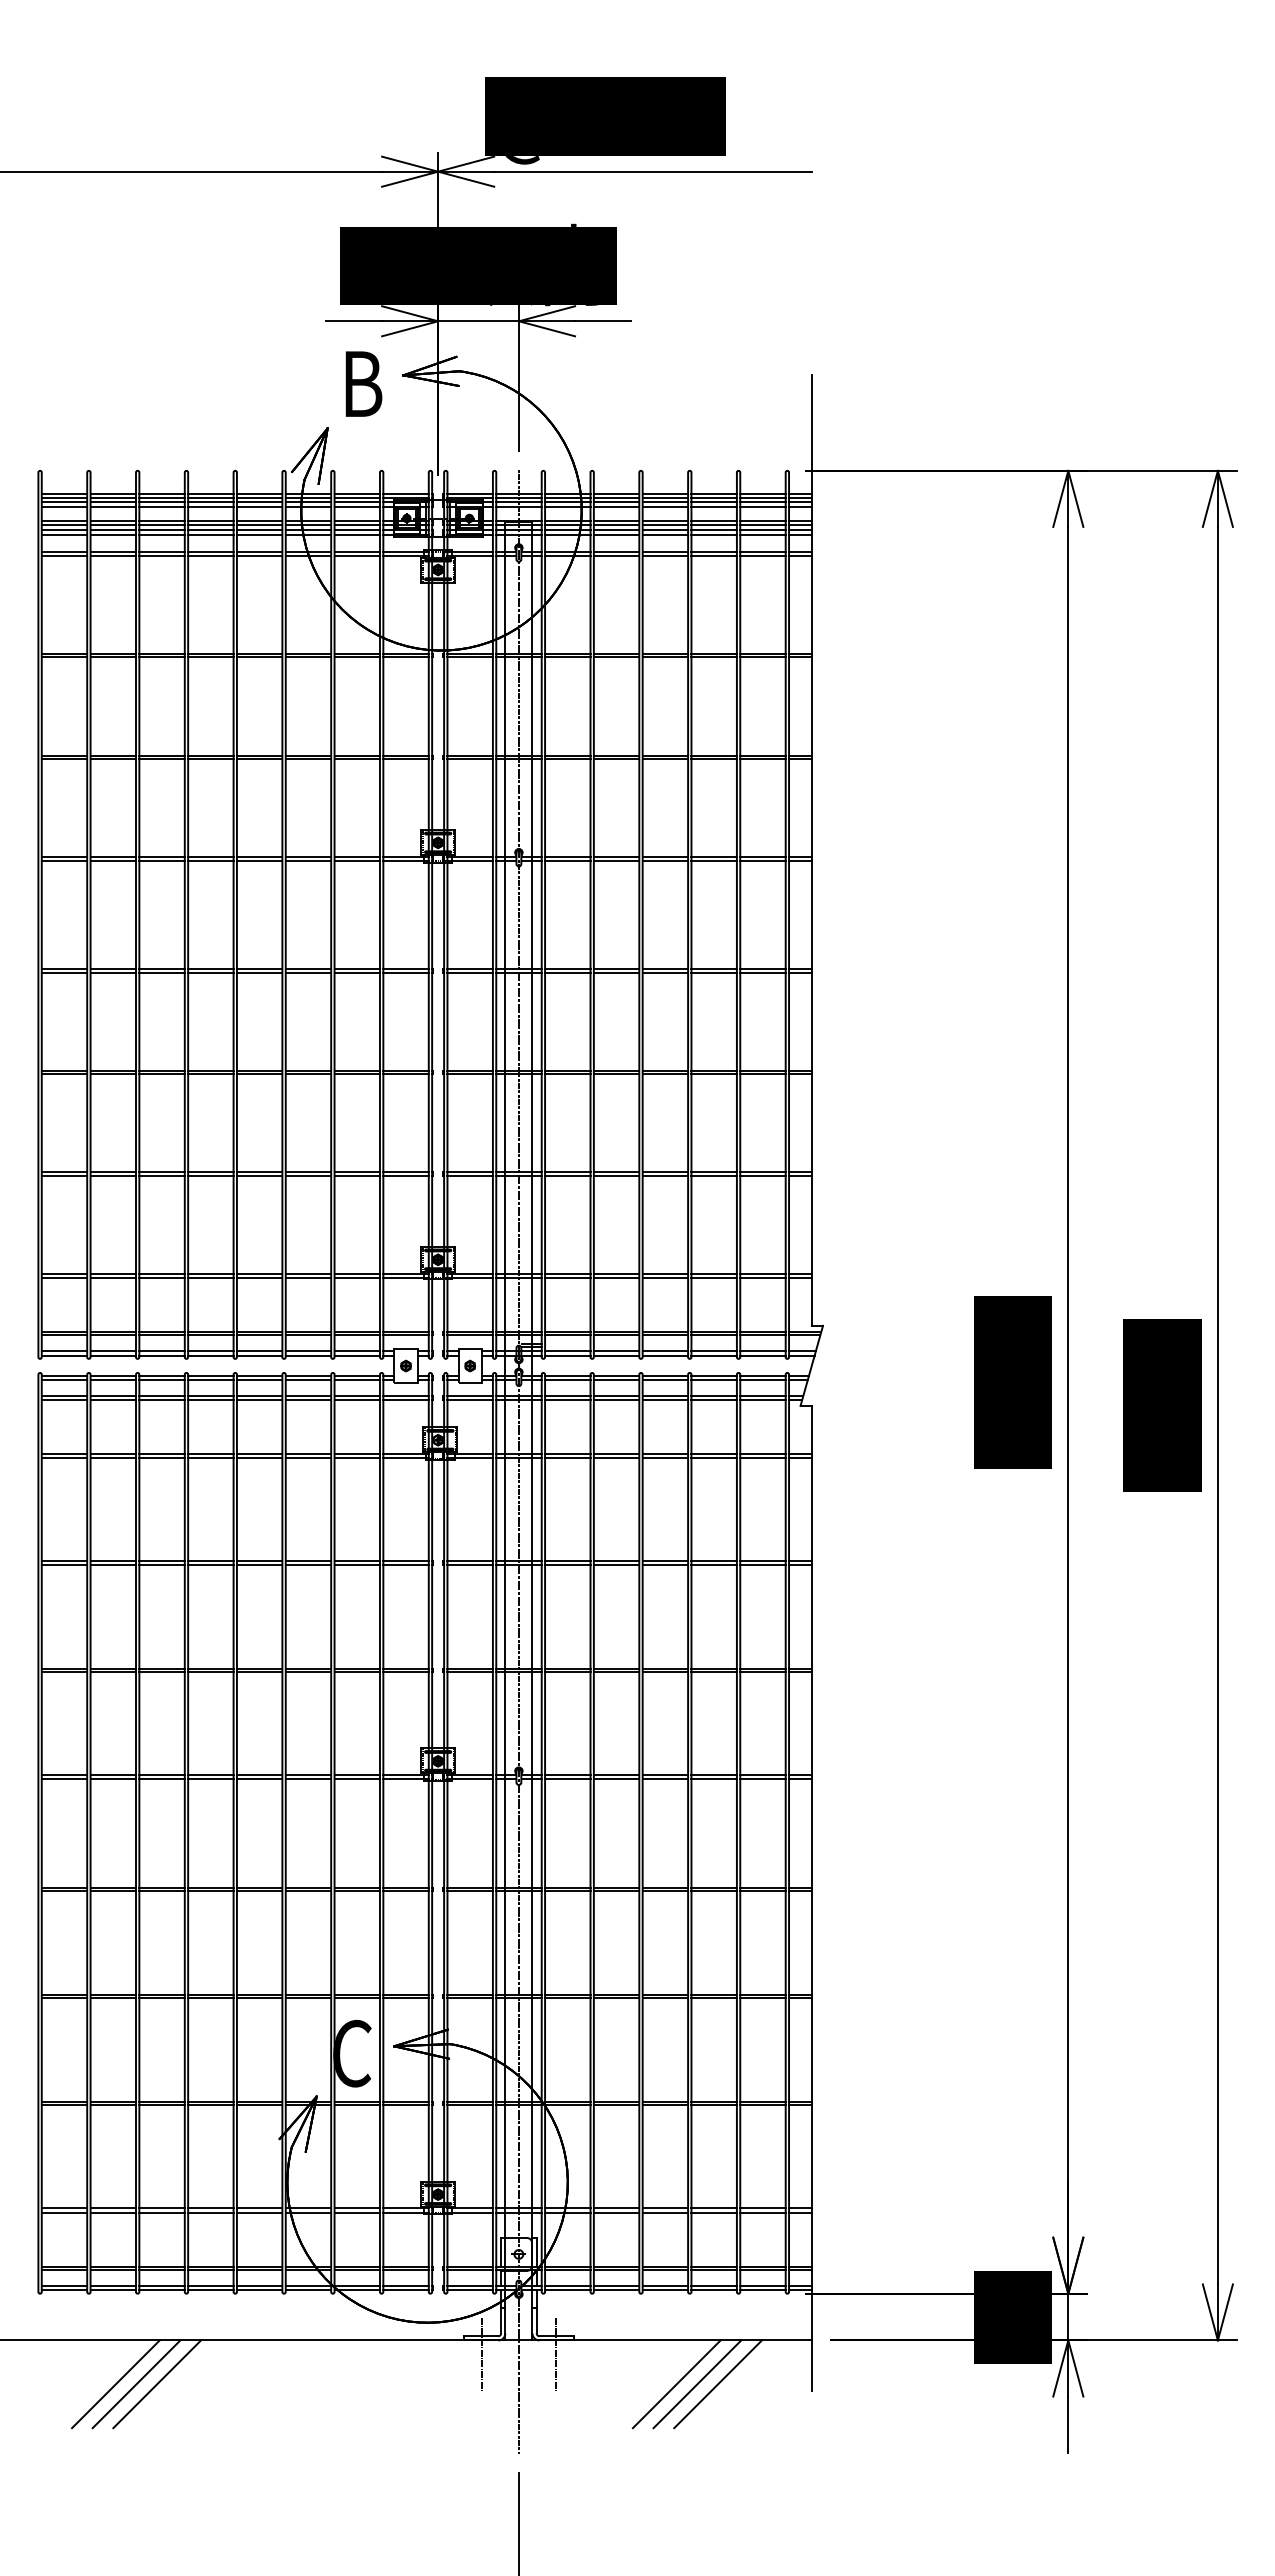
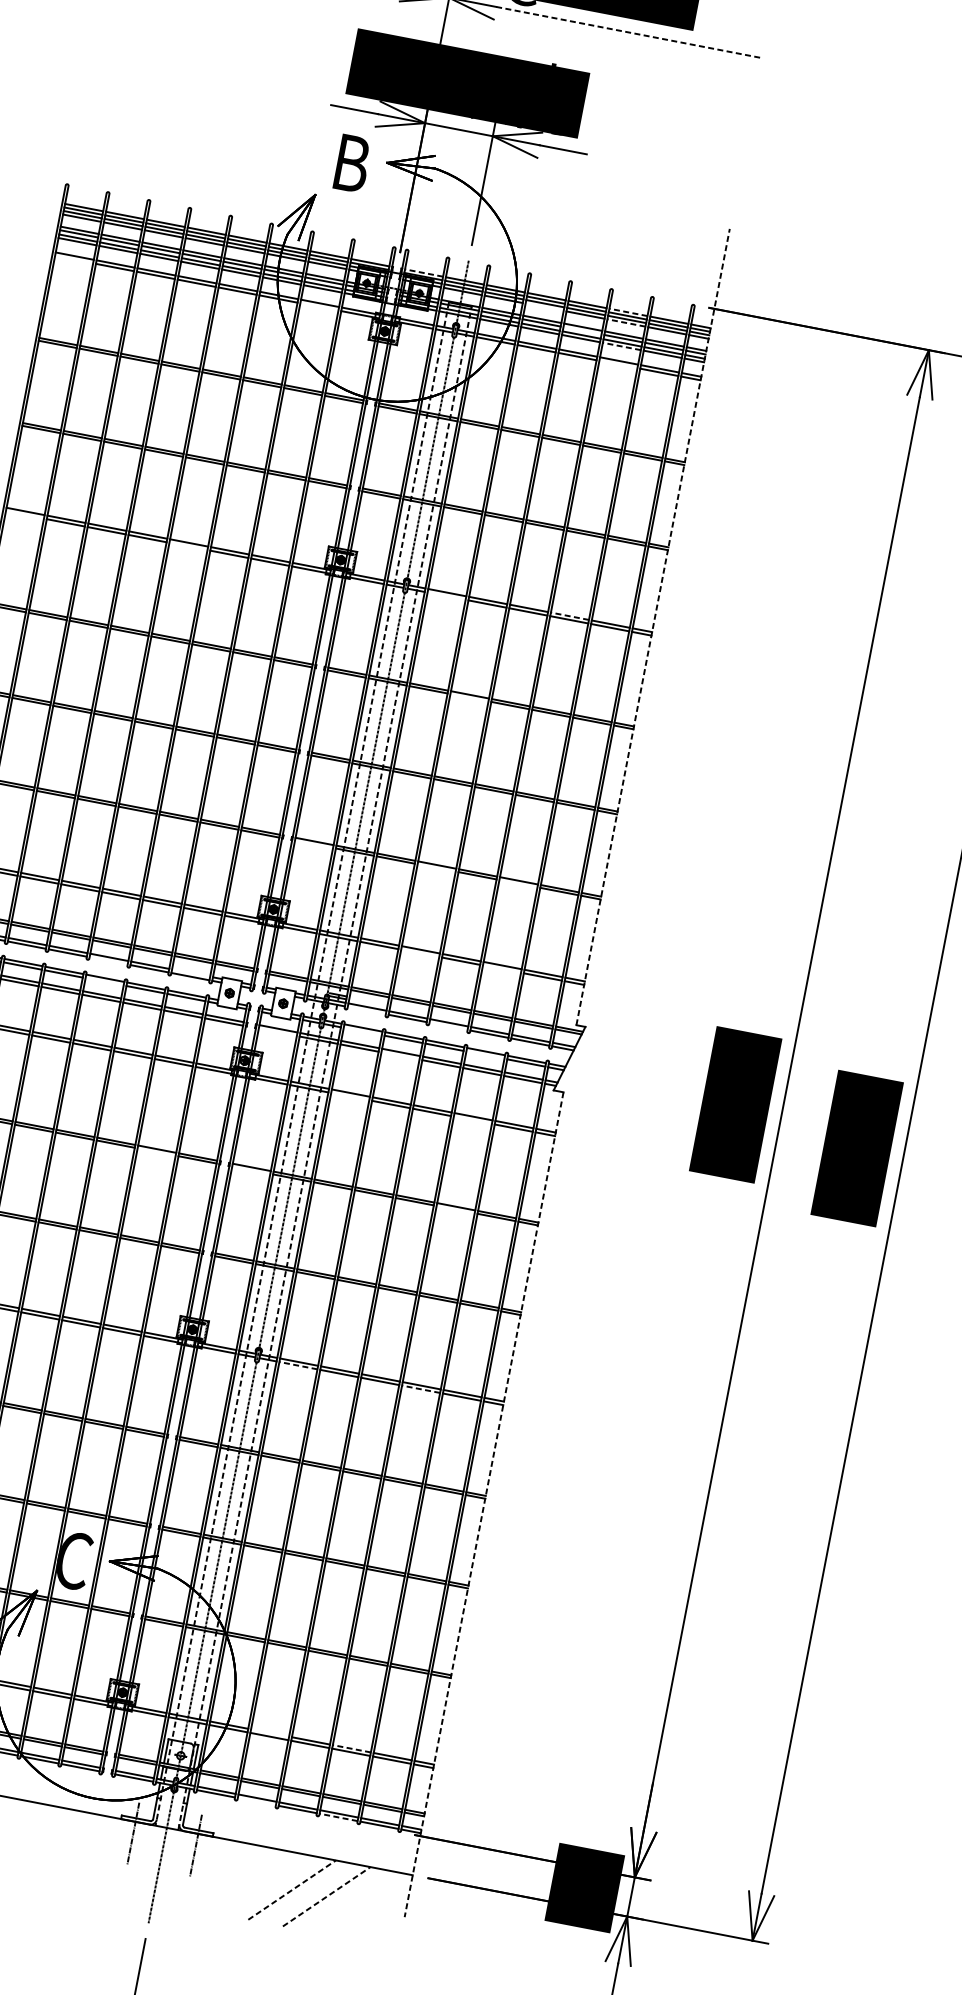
line: (653, 171) -> (629, 32), solid -> dashed
line: (470, 493) -> (424, 272), solid -> dashed
line: (714, 493) -> (628, 312), solid -> dashed
line: (616, 506) -> (544, 307), removed
line: (714, 506) -> (626, 322), solid -> dashed
line: (665, 525) -> (582, 330), removed
line: (714, 534) -> (622, 346), solid -> dashed
line: (64, 556) -> (74, 259), removed
line: (356, 556) -> (318, 307), removed
line: (713, 556) -> (617, 364), removed
line: (812, 850) -> (653, 626), solid -> dashed
line: (714, 856) -> (570, 616), solid -> dashed
line: (64, 860) -> (25, 514), removed
line: (259, 860) -> (188, 546), removed
line: (567, 860) -> (446, 595), removed
line: (616, 972) -> (469, 697), removed
line: (469, 1175) -> (313, 843), removed
line: (616, 1175) -> (436, 867), removed
line: (713, 1175) -> (517, 883), removed
line: (616, 1277) -> (420, 953), removed
line: (713, 1277) -> (501, 968), removed
line: (356, 1351) -> (190, 973), removed
line: (259, 1355) -> (108, 960), removed
line: (567, 1355) -> (366, 1010), removed
line: (665, 1355) -> (448, 1026), removed
line: (259, 1380) -> (104, 981), removed
line: (567, 1380) -> (362, 1031), removed
line: (713, 1380) -> (484, 1055), removed
line: (469, 1400) -> (277, 1032), removed
line: (616, 1400) -> (400, 1056), removed
line: (532, 1430) -> (325, 1067), solid -> dashed
line: (505, 1431) -> (302, 1064), solid -> dashed
line: (567, 1458) -> (349, 1096), removed
line: (713, 1458) -> (472, 1120), removed
line: (356, 1564) -> (156, 1151), removed
line: (469, 1564) -> (250, 1169), removed
line: (713, 1564) -> (455, 1209), removed
line: (567, 1779) -> (298, 1365), solid -> dashed
line: (714, 1779) -> (421, 1389), solid -> dashed
line: (812, 1898) -> (484, 1505), solid -> dashed
line: (616, 2208) -> (270, 1733), removed
line: (714, 2208) -> (352, 1748), solid -> dashed
line: (616, 2290) -> (256, 1801), removed
line: (714, 2290) -> (338, 1817), solid -> dashed
line: (677, 2383) -> (292, 1889), solid -> dashed
line: (718, 2383) -> (327, 1896), solid -> dashed
line: (697, 2384) -> (309, 1893), removed

